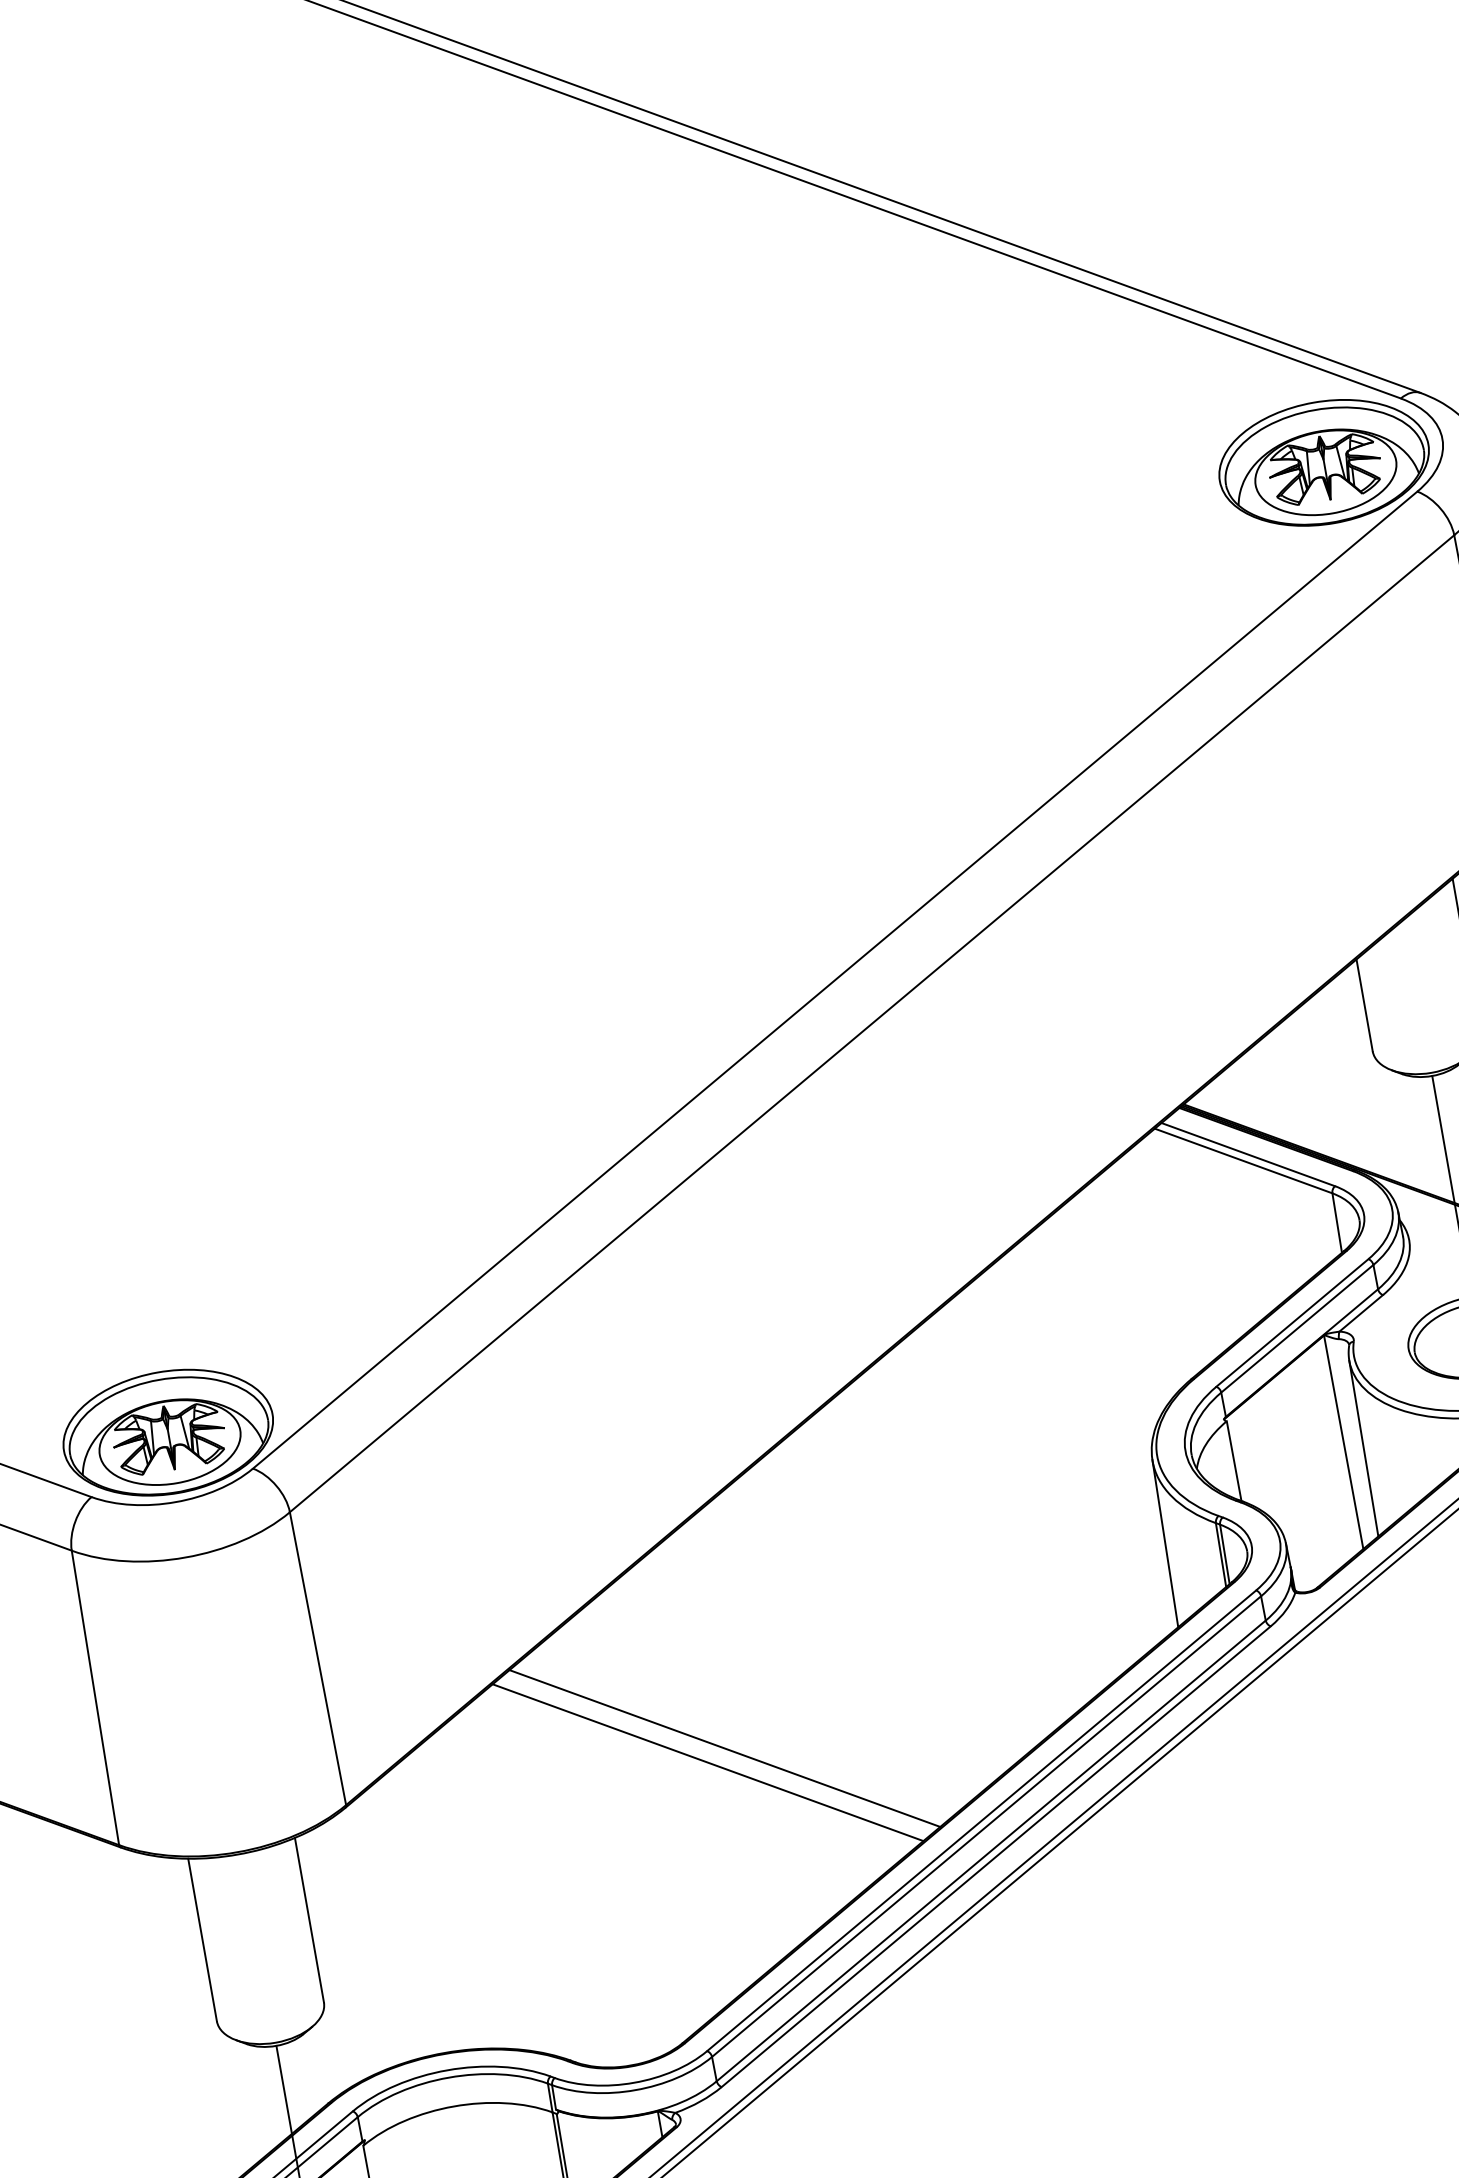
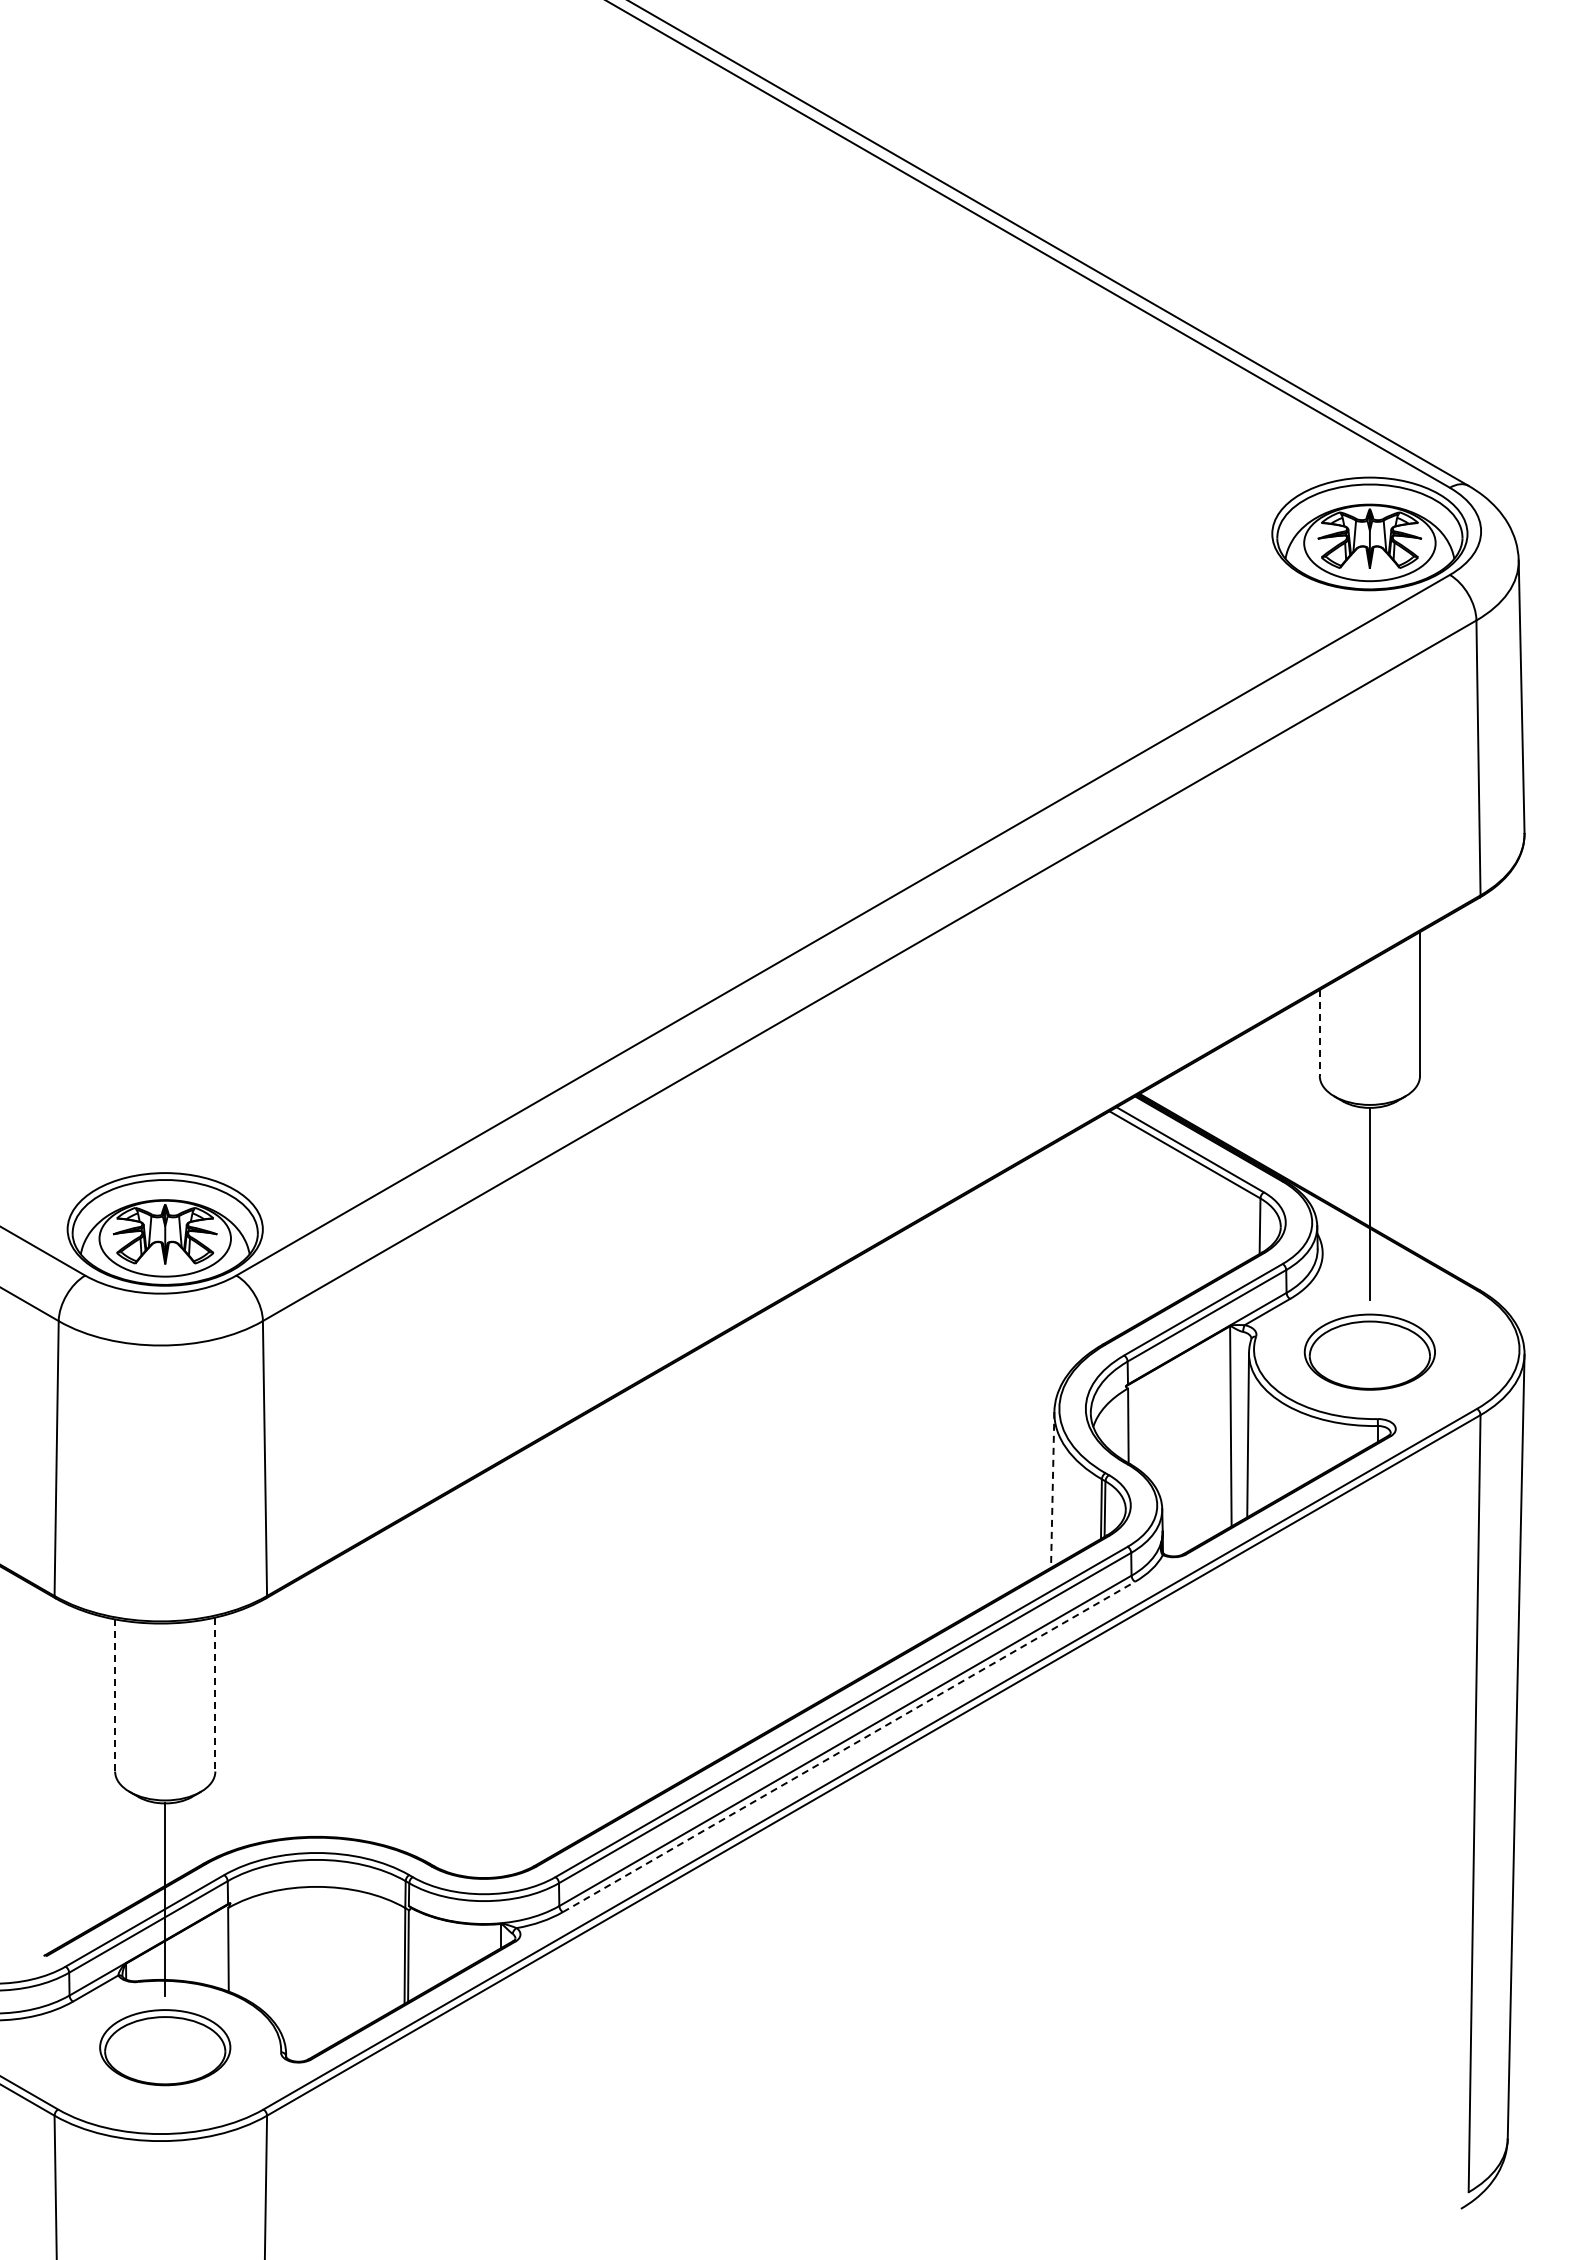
line: (1364, 1005) -> (1319, 1033), solid -> dashed
line: (1165, 1543) -> (1052, 1489), solid -> dashed
line: (725, 1747) -> (620, 1604), removed
line: (708, 1762) -> (602, 1615), removed
line: (996, 1856) -> (849, 1746), solid -> dashed
line: (309, 1920) -> (215, 1694), solid -> dashed
line: (202, 1939) -> (115, 1695), solid -> dashed

